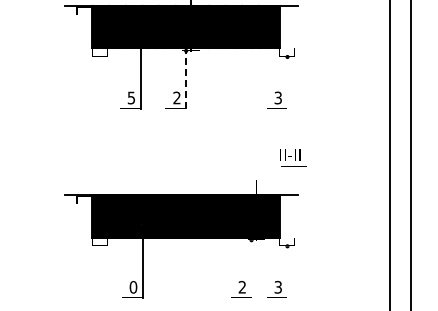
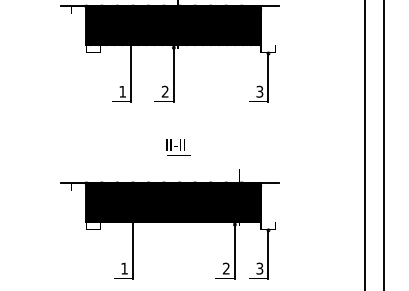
line: (186, 78) -> (174, 73), dashed -> solid
line: (287, 82) -> (268, 77), added
text: (130, 97) -> (121, 91), 5 -> 1
text: (293, 157) -> (178, 147), moved
line: (251, 268) -> (234, 251), added
line: (287, 271) -> (268, 253), added
text: (133, 287) -> (124, 268), 0 -> 1

